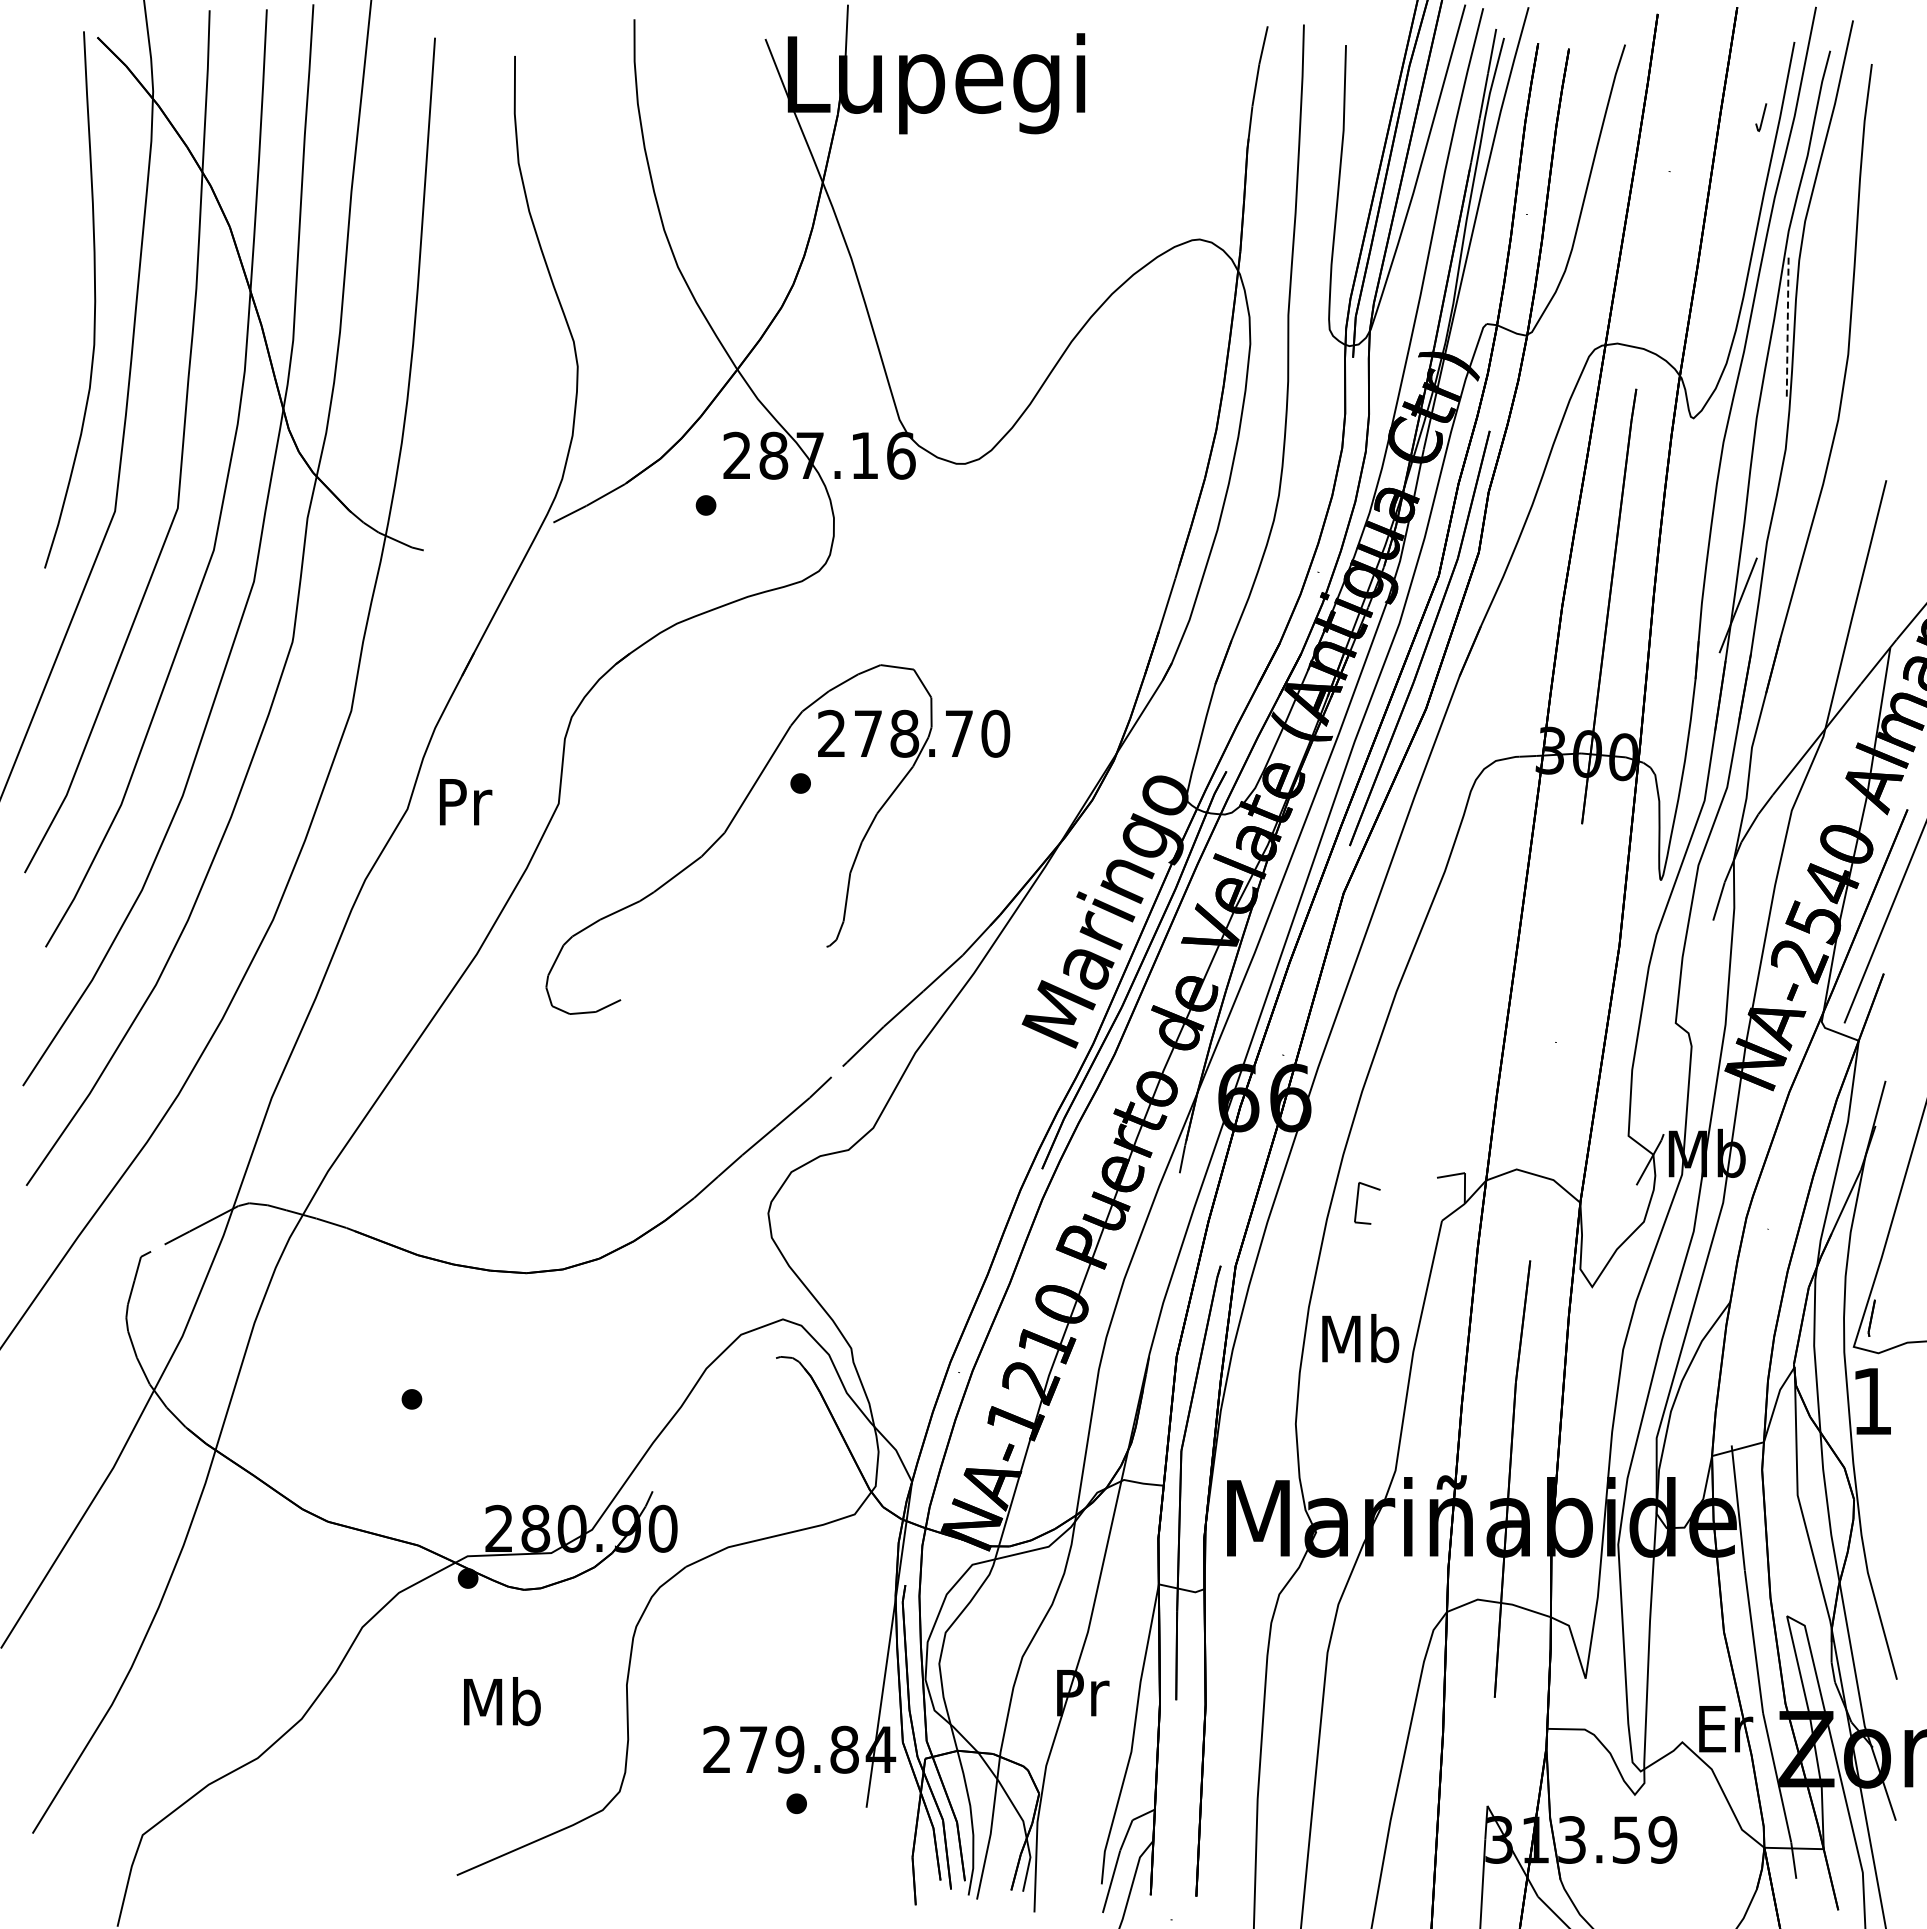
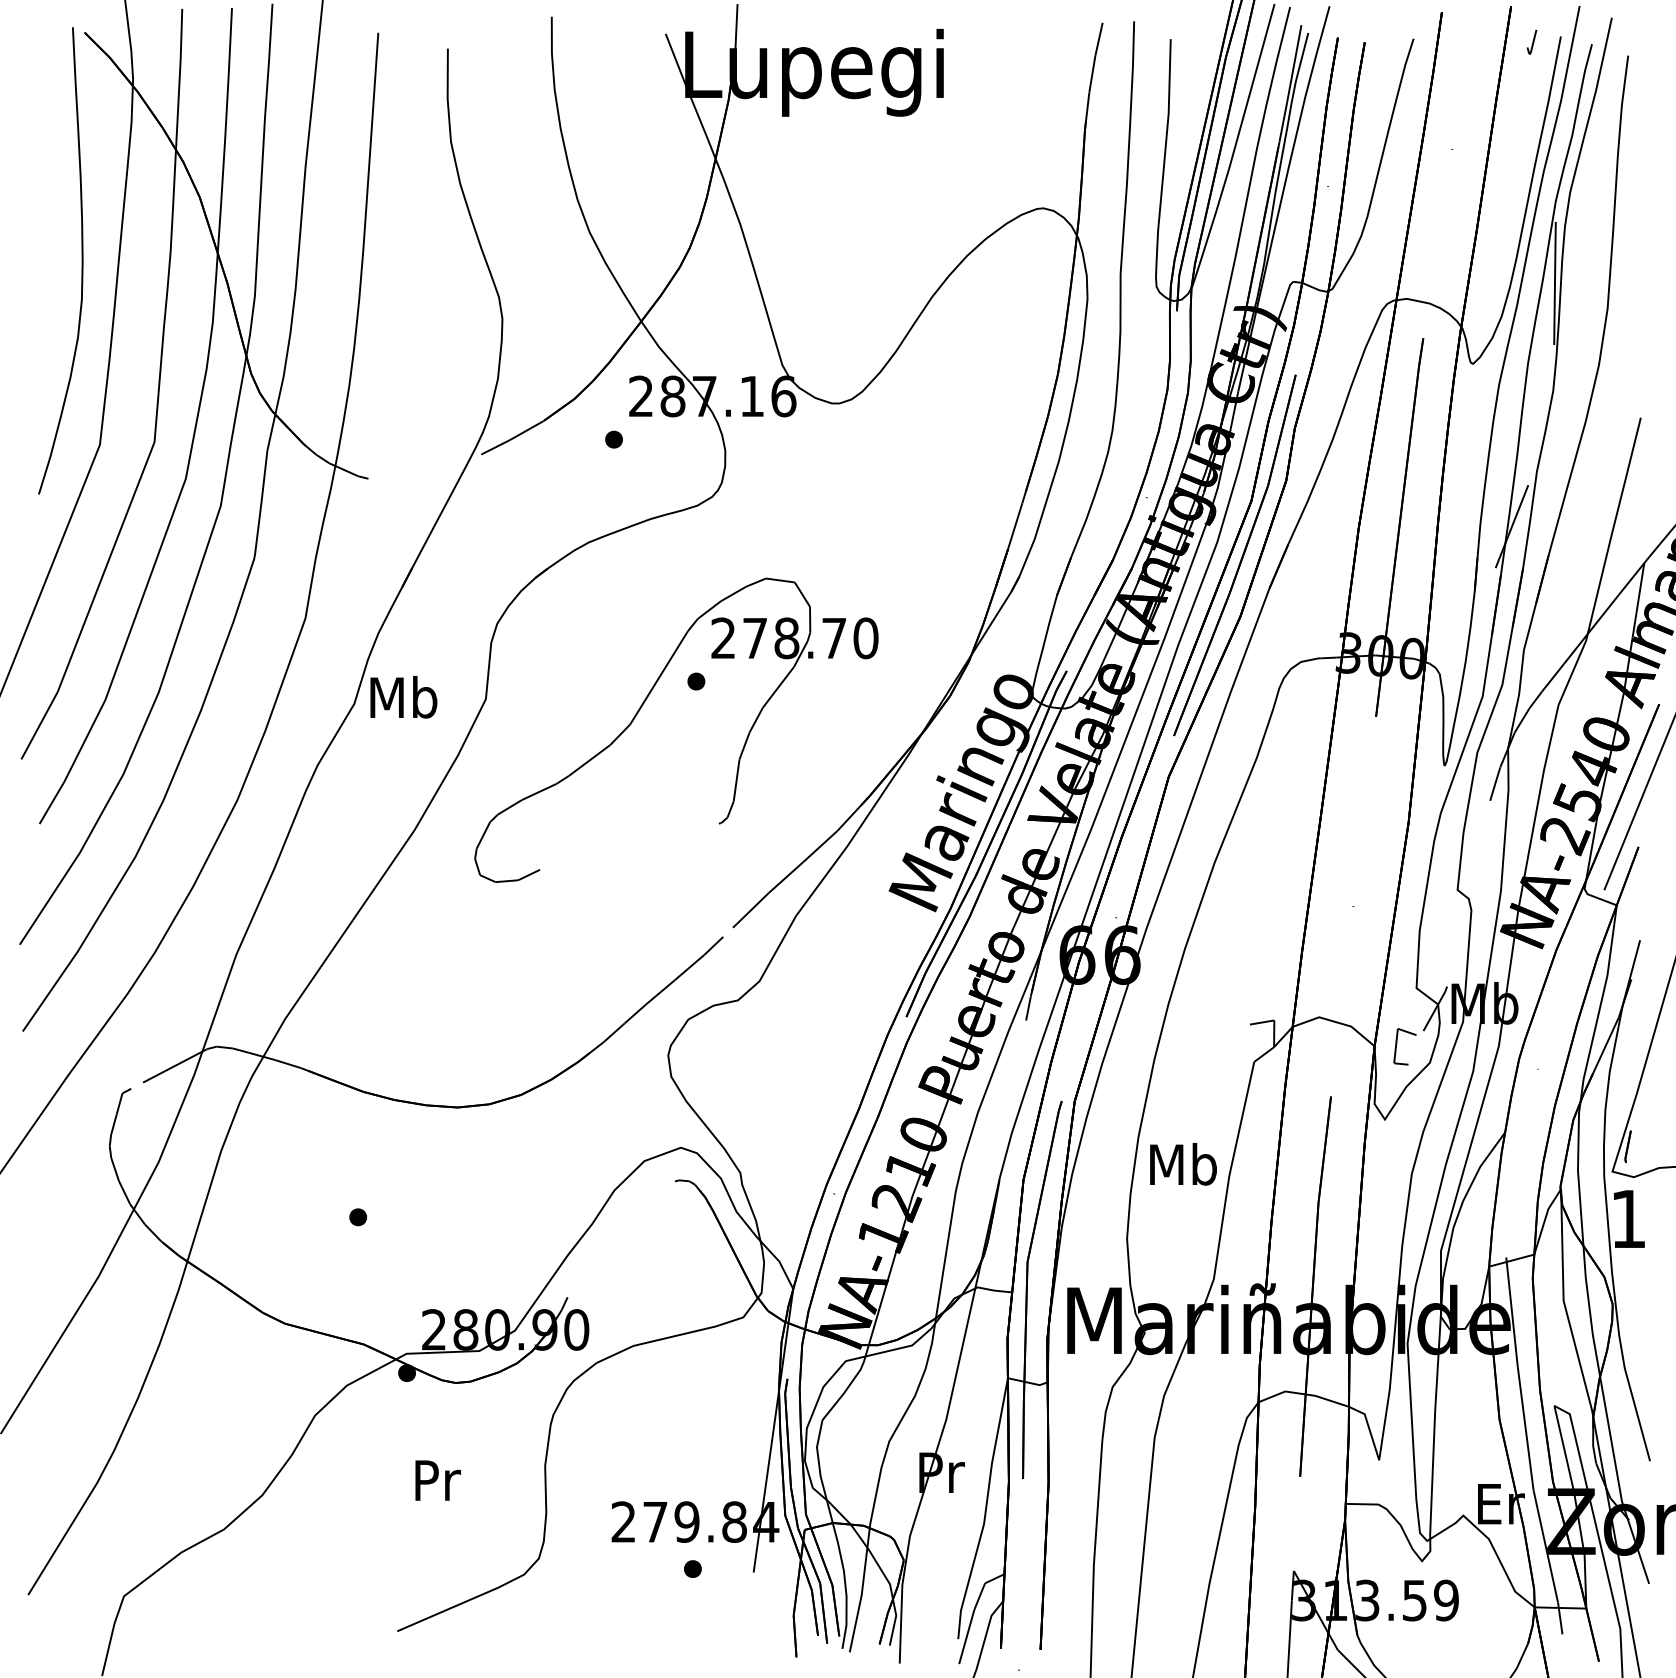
line: (1762, 117) -> (1533, 42), moved
line: (1787, 325) -> (1554, 283), dashed -> solid
text: (464, 801) -> (403, 697), Pr -> Mb
line: (1358, 1200) -> (1397, 1044), moved
text: (502, 1701) -> (436, 1480), Mb -> Pr

